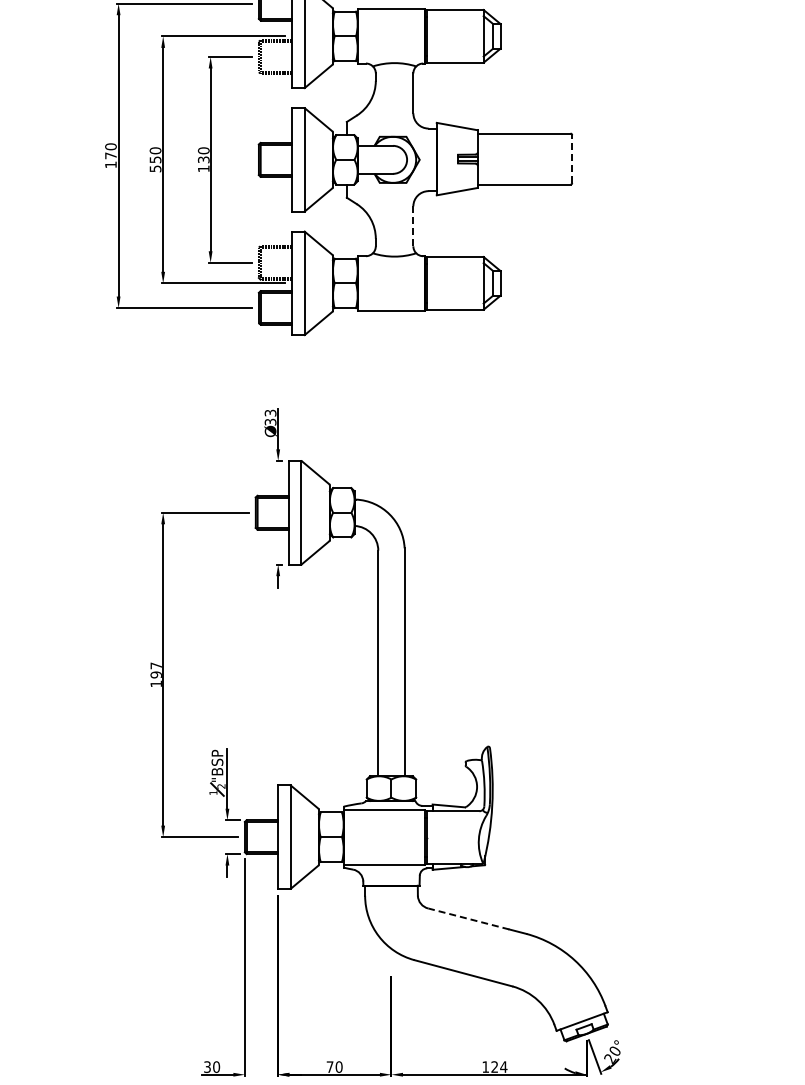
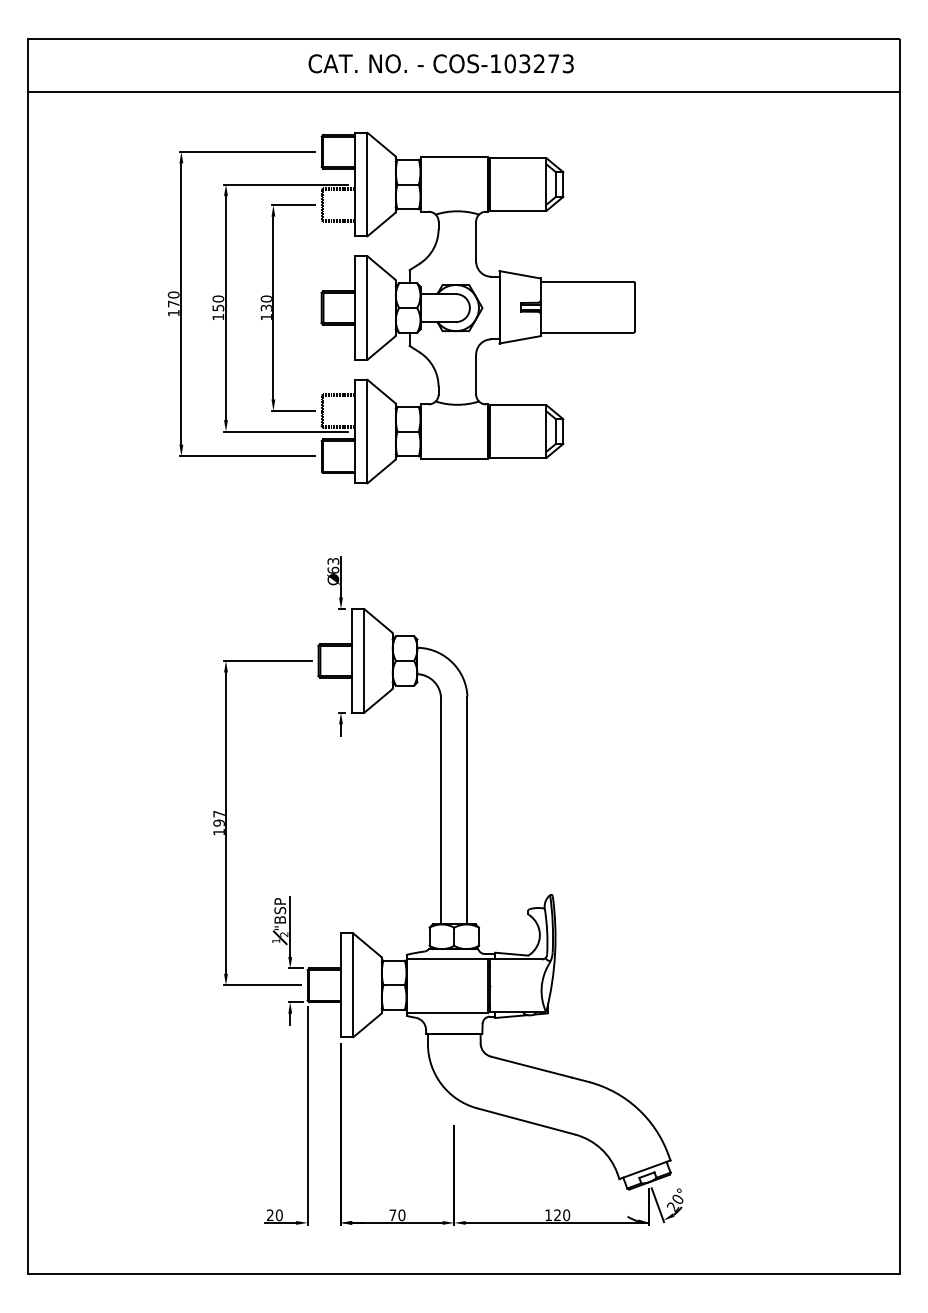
line: (572, 159) -> (635, 307), dashed -> solid
text: (155, 168) -> (218, 316), 550 -> 150
line: (413, 226) -> (476, 374), dashed -> solid
text: (270, 421) -> (333, 569), 33 -> 63
line: (468, 919) -> (531, 1067), dashed -> solid
text: (207, 1067) -> (270, 1215), 30 -> 20
text: (503, 1067) -> (566, 1215), 124 -> 120

